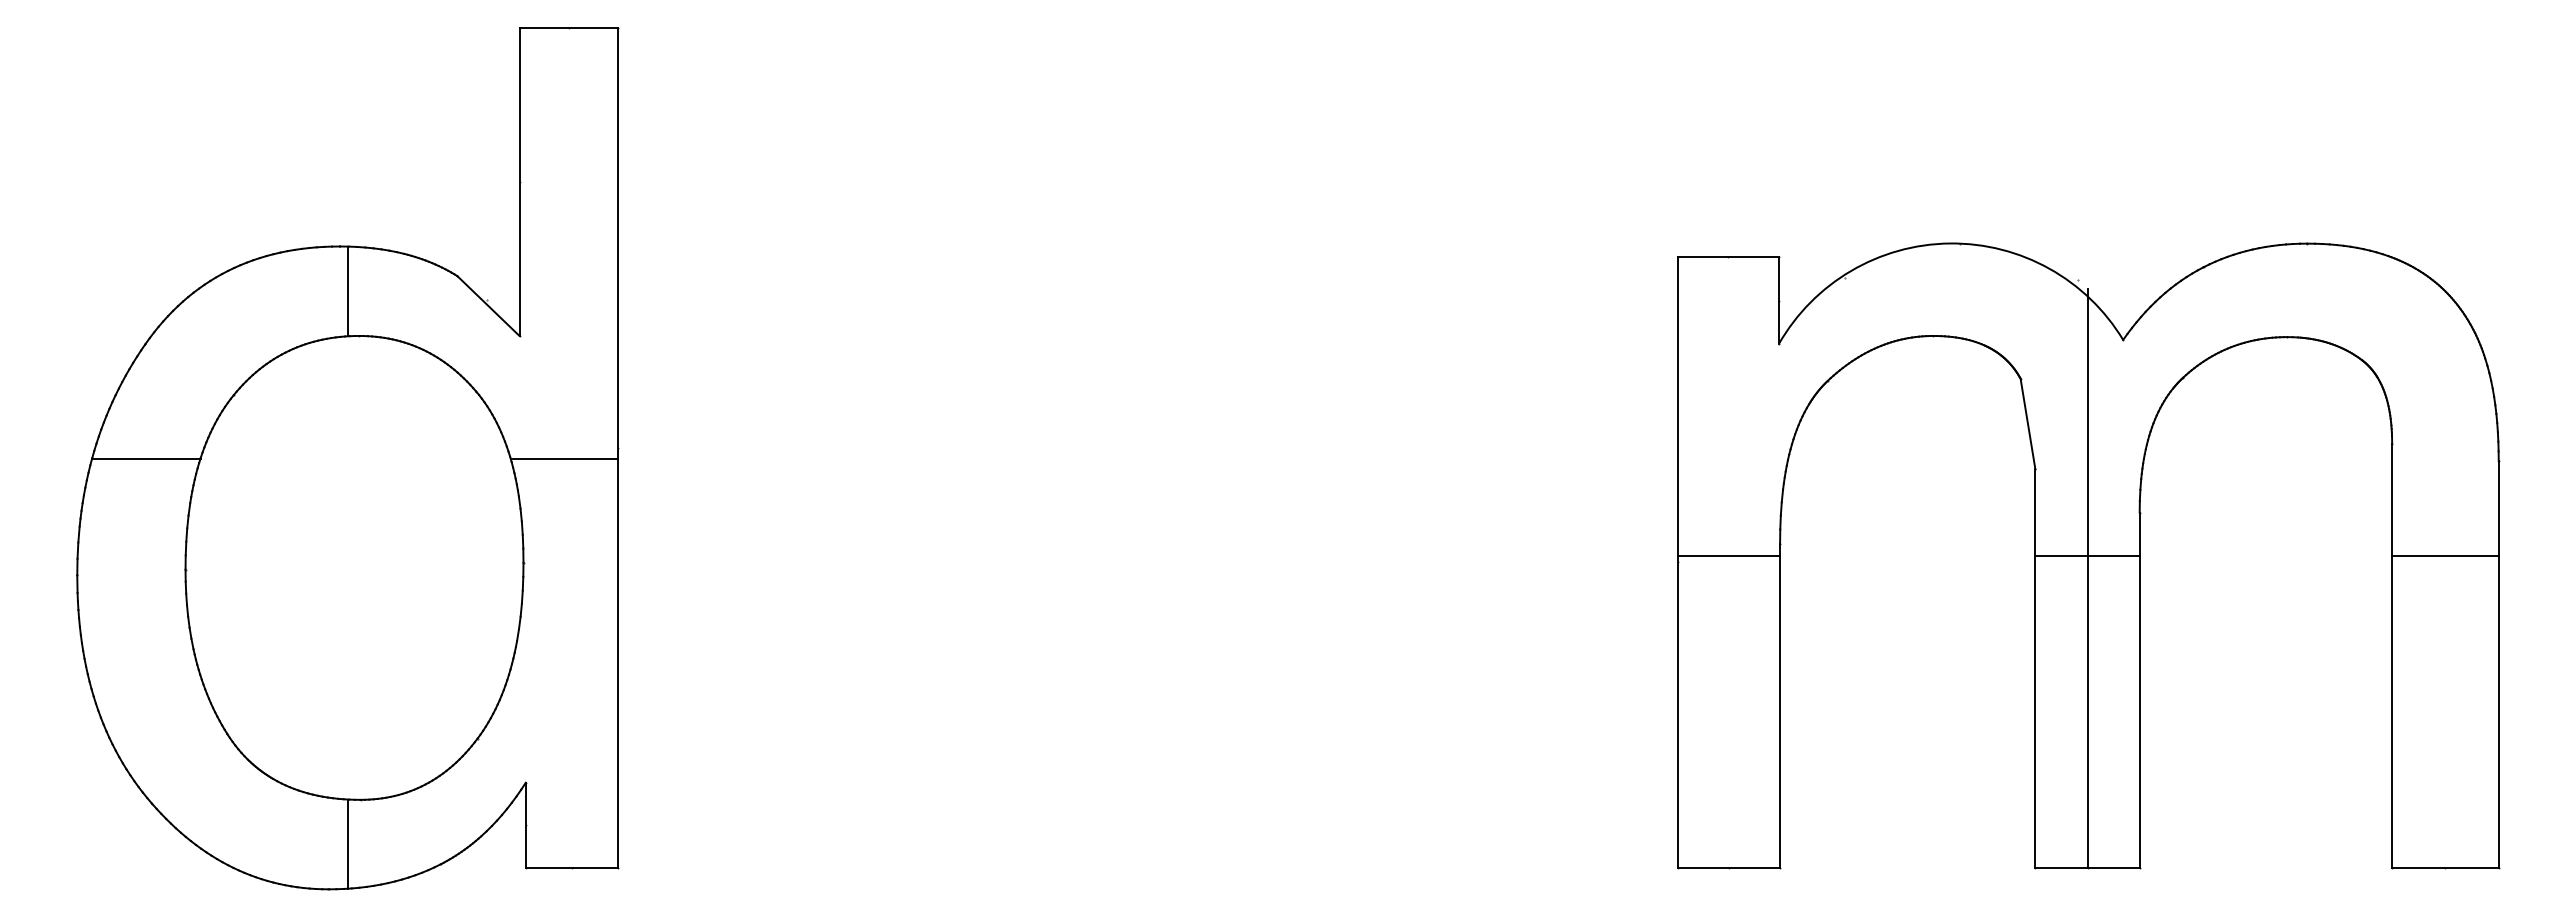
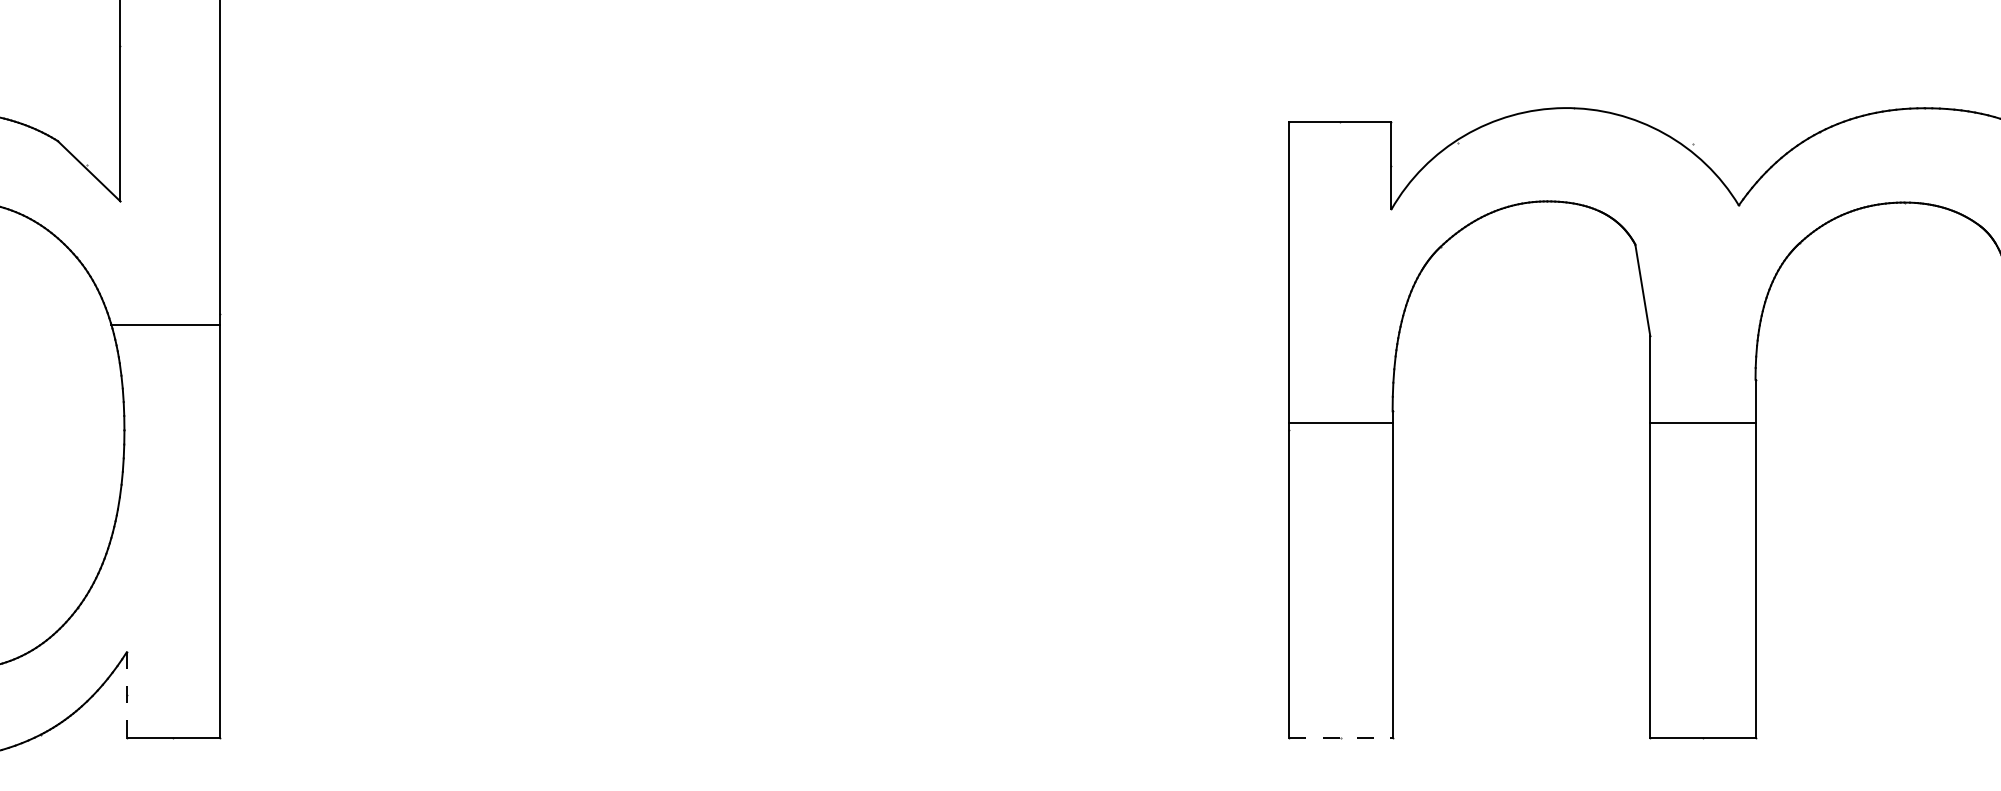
line: (2088, 578) -> (1703, 446), removed
line: (525, 825) -> (126, 695), solid -> dashed
line: (1729, 867) -> (1341, 737), solid -> dashed

